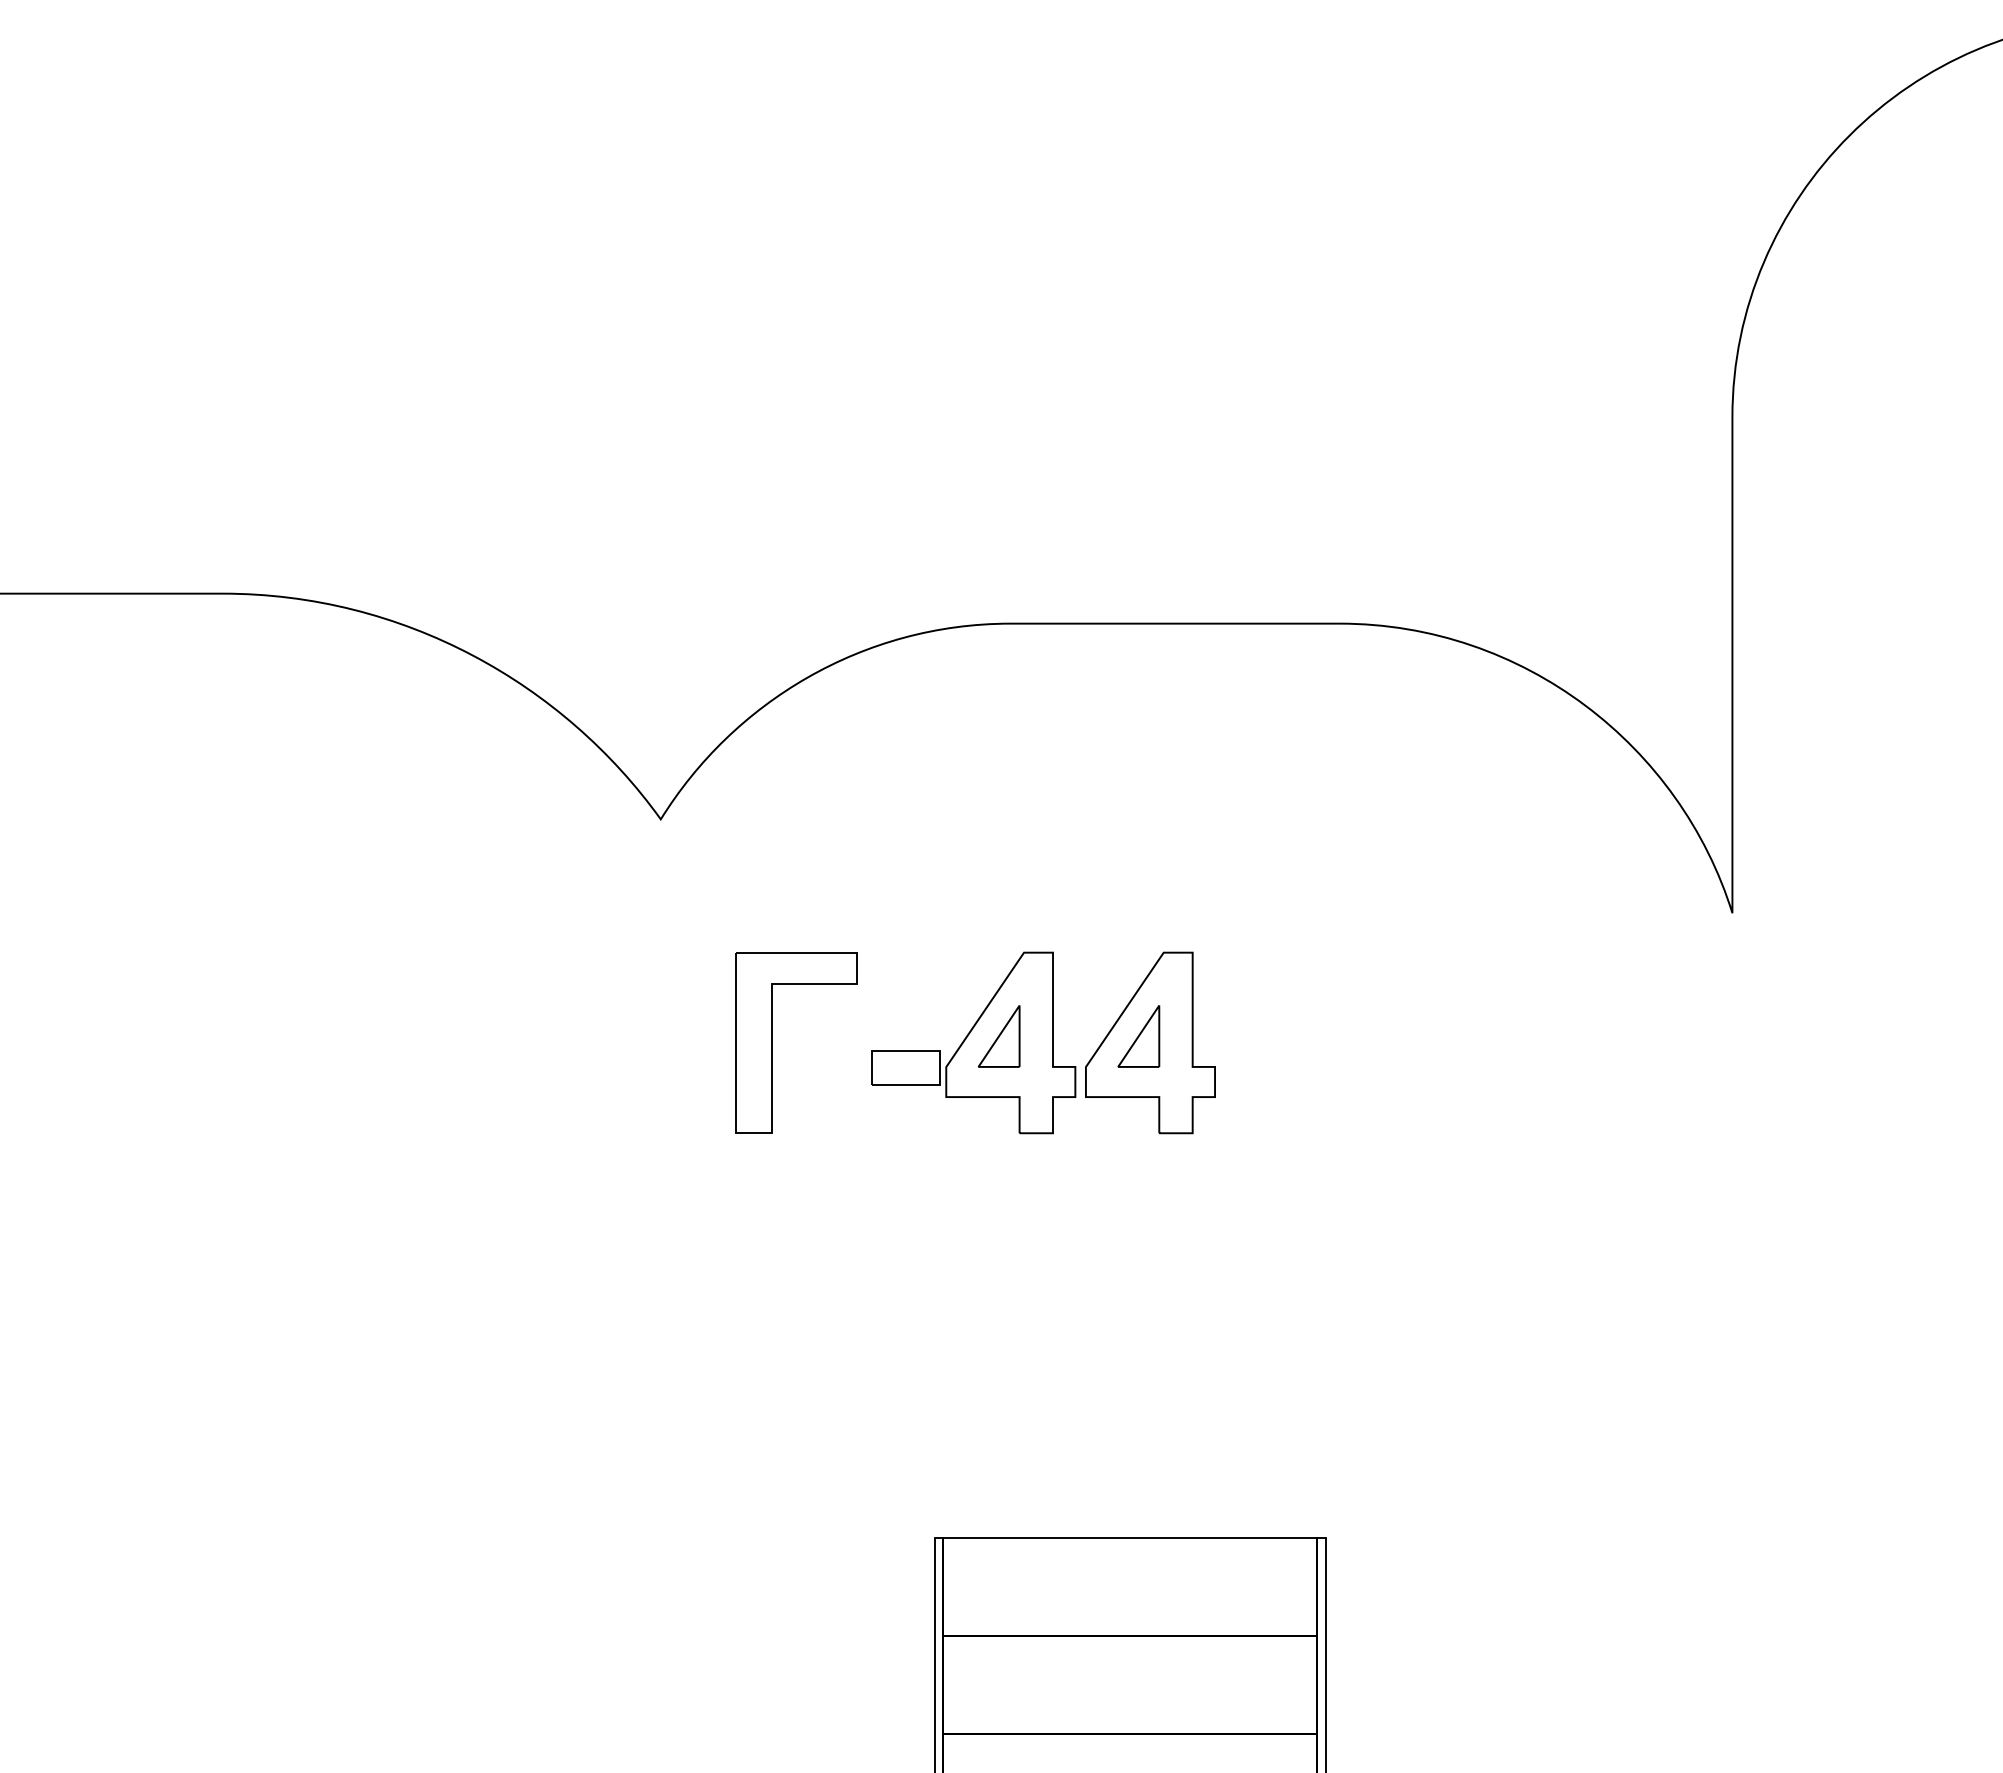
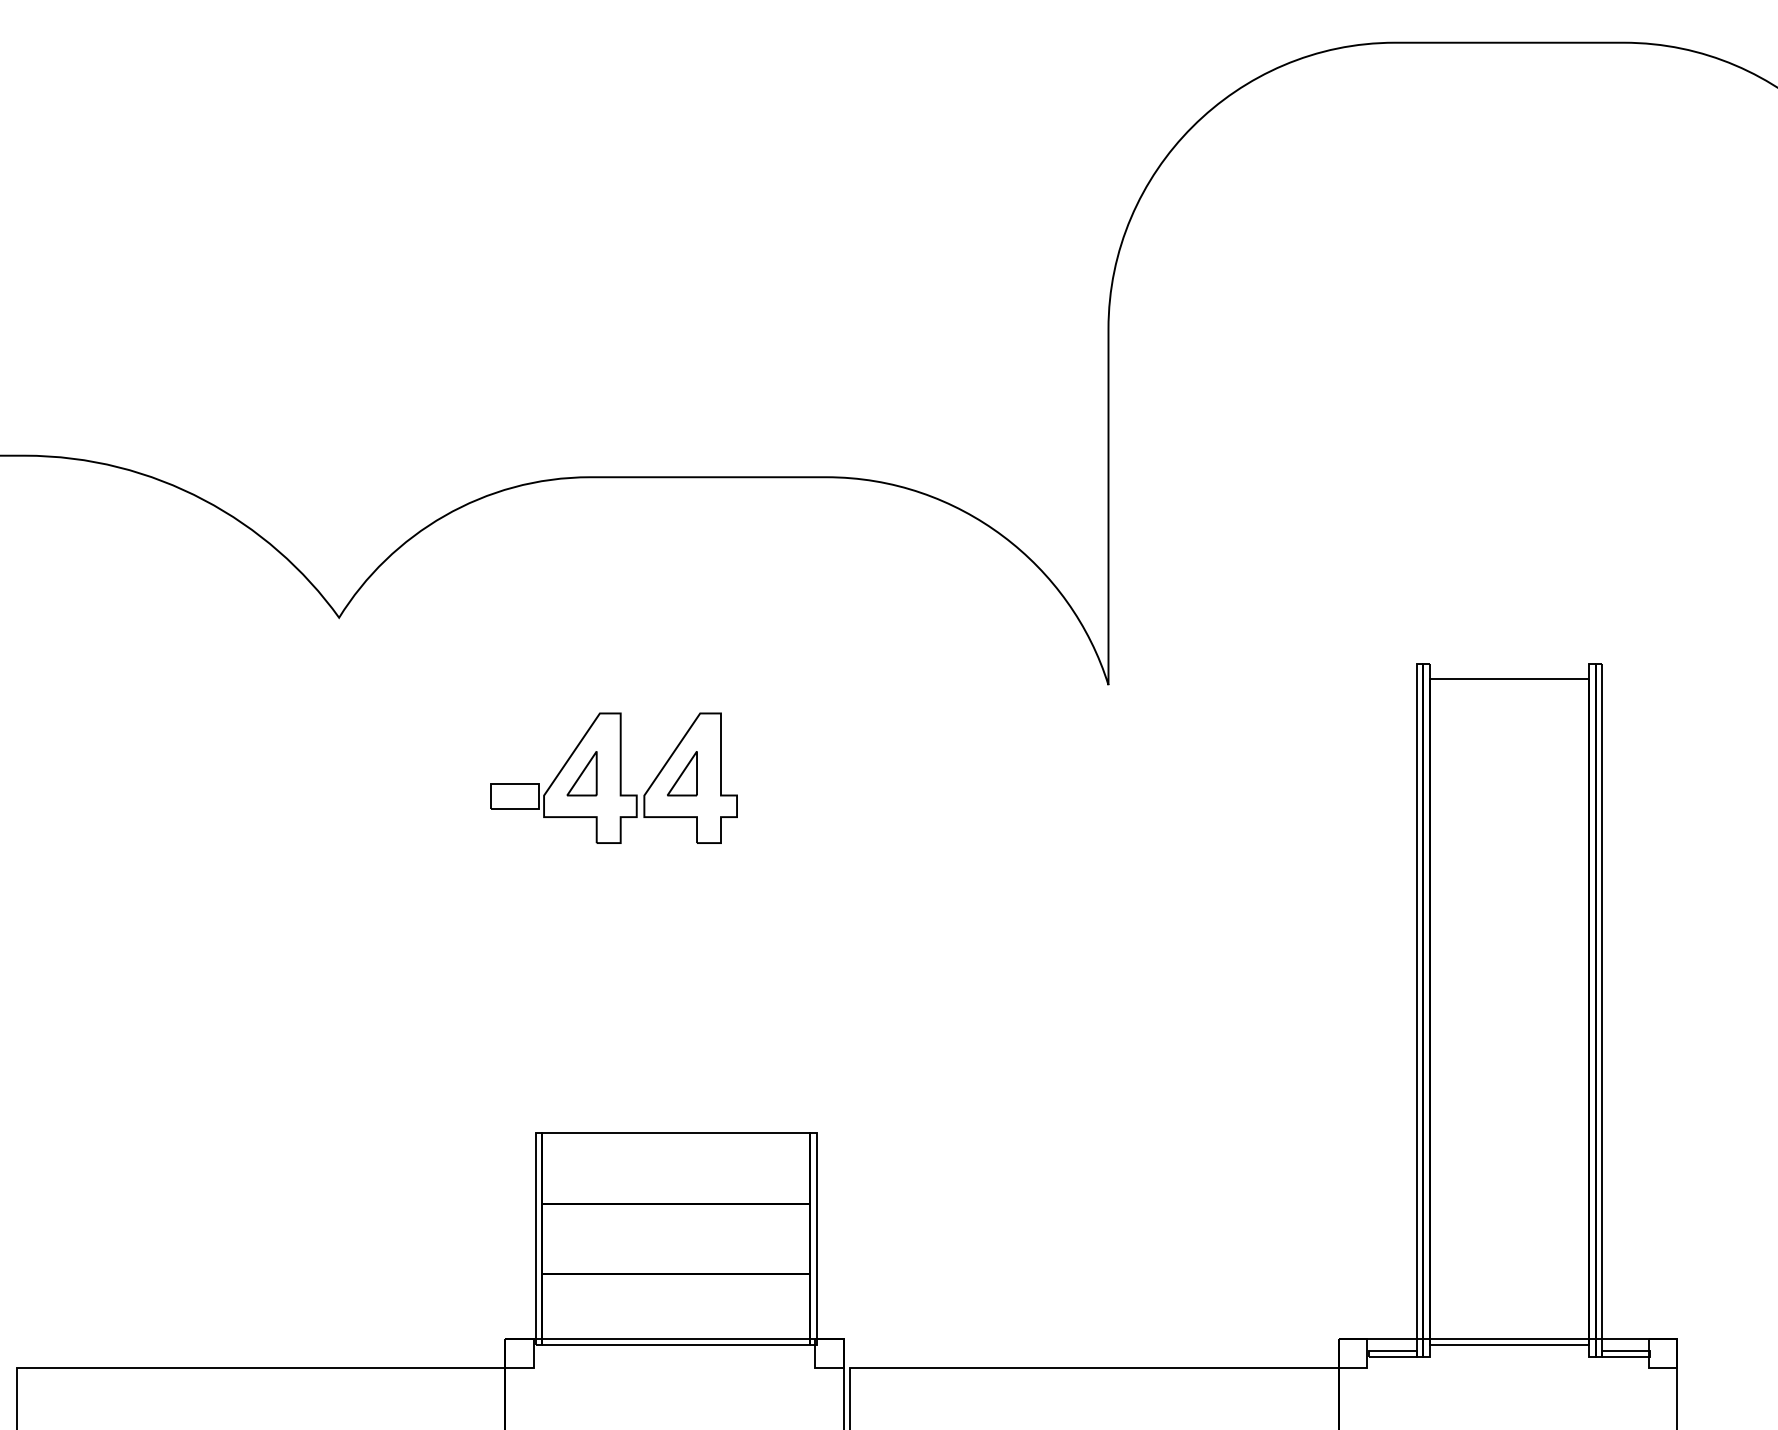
part: (772, 1043) -> (419, 778), removed

